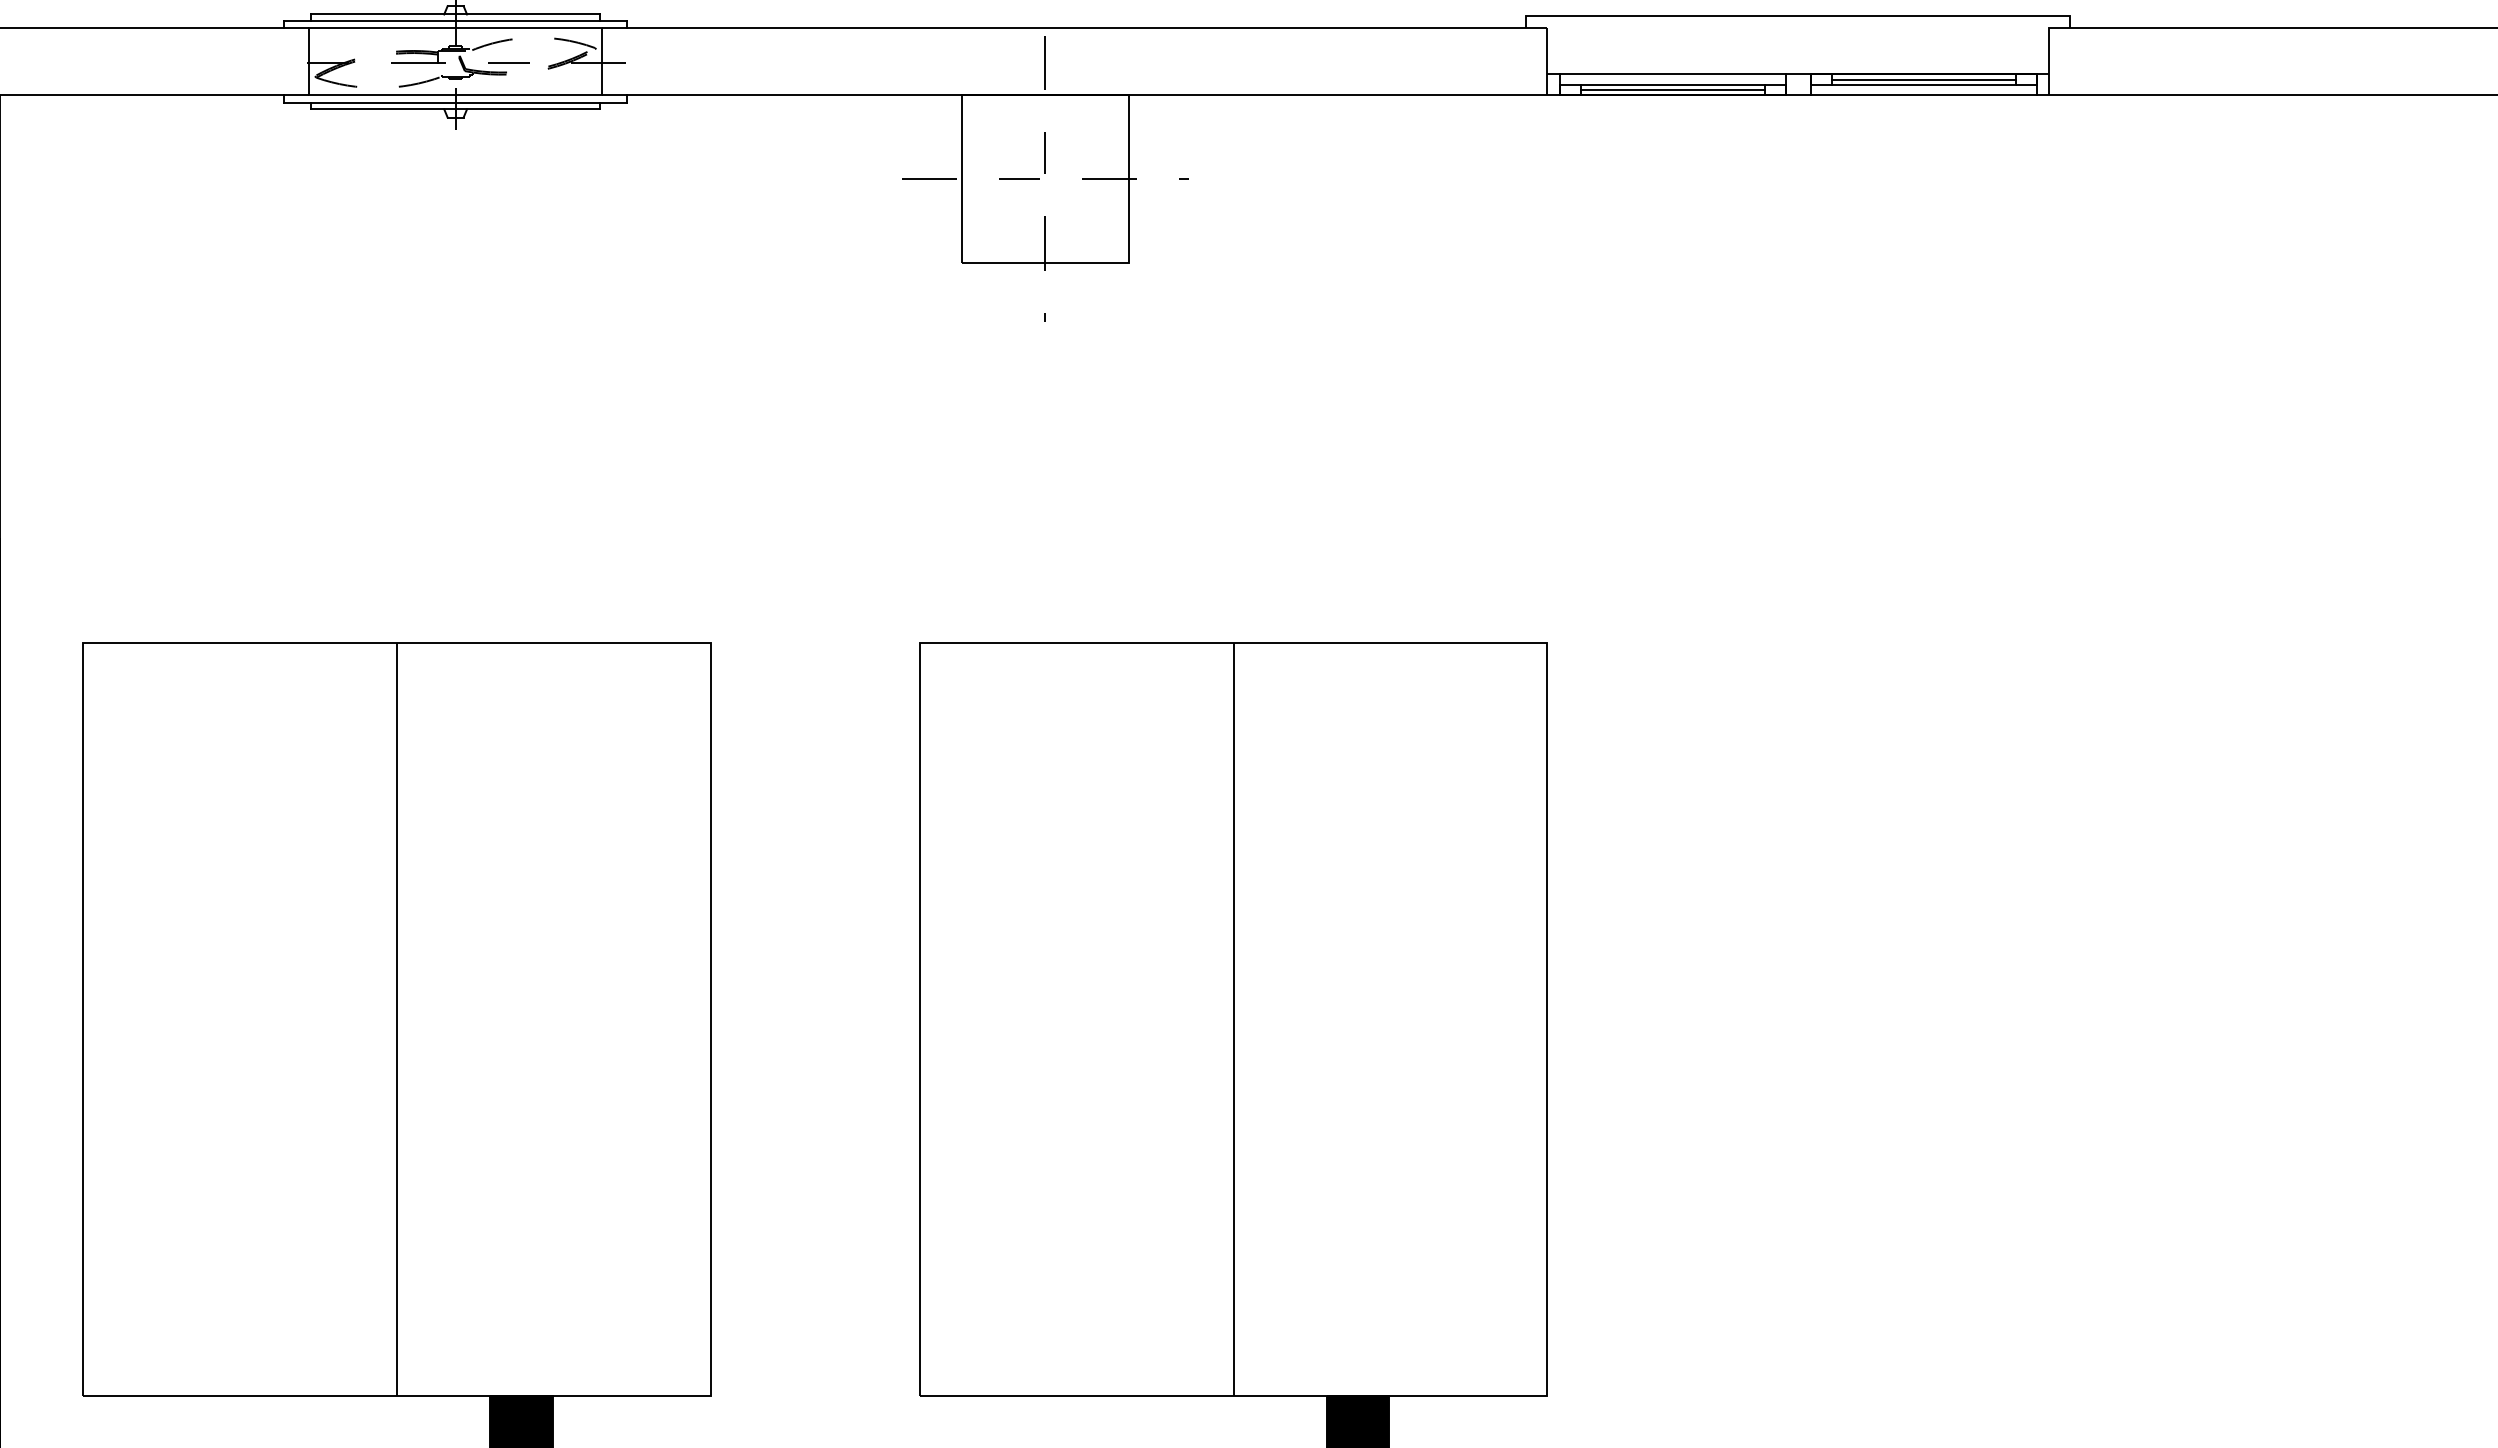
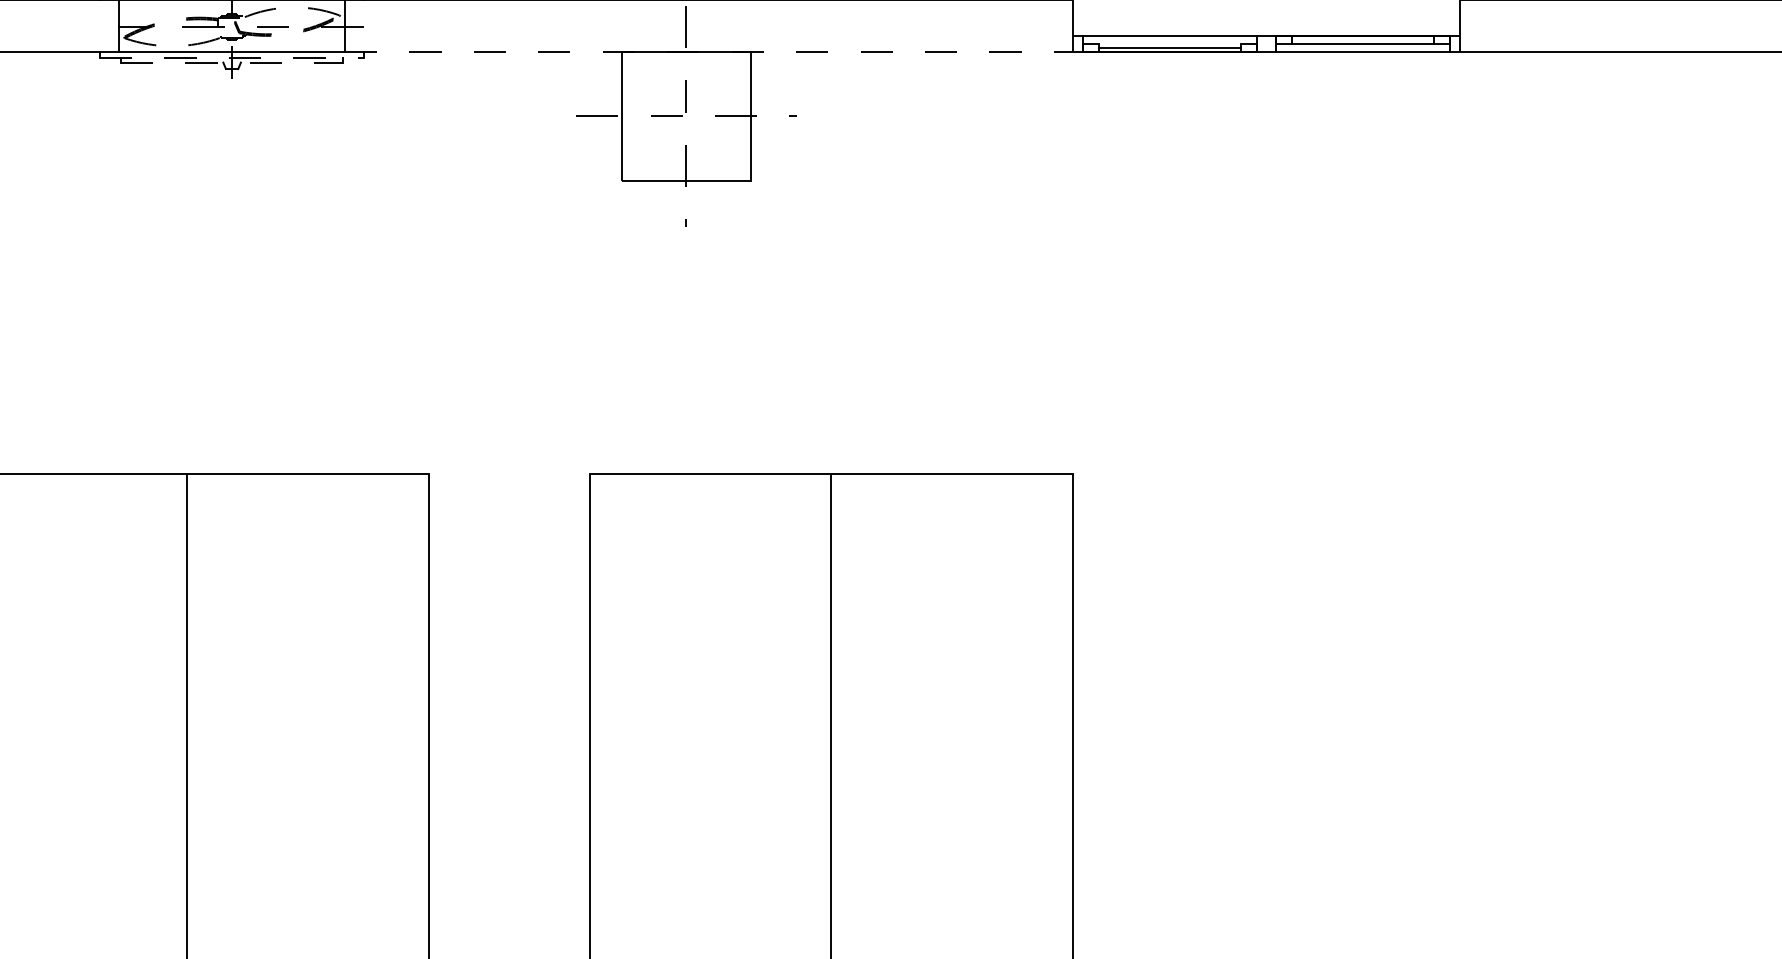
line: (1923, 79) -> (1363, 39), removed
line: (1672, 84) -> (1169, 43), removed
line: (1074, 95) -> (708, 51), solid -> dashed
line: (455, 103) -> (232, 58), solid -> dashed
line: (456, 109) -> (232, 62), solid -> dashed

